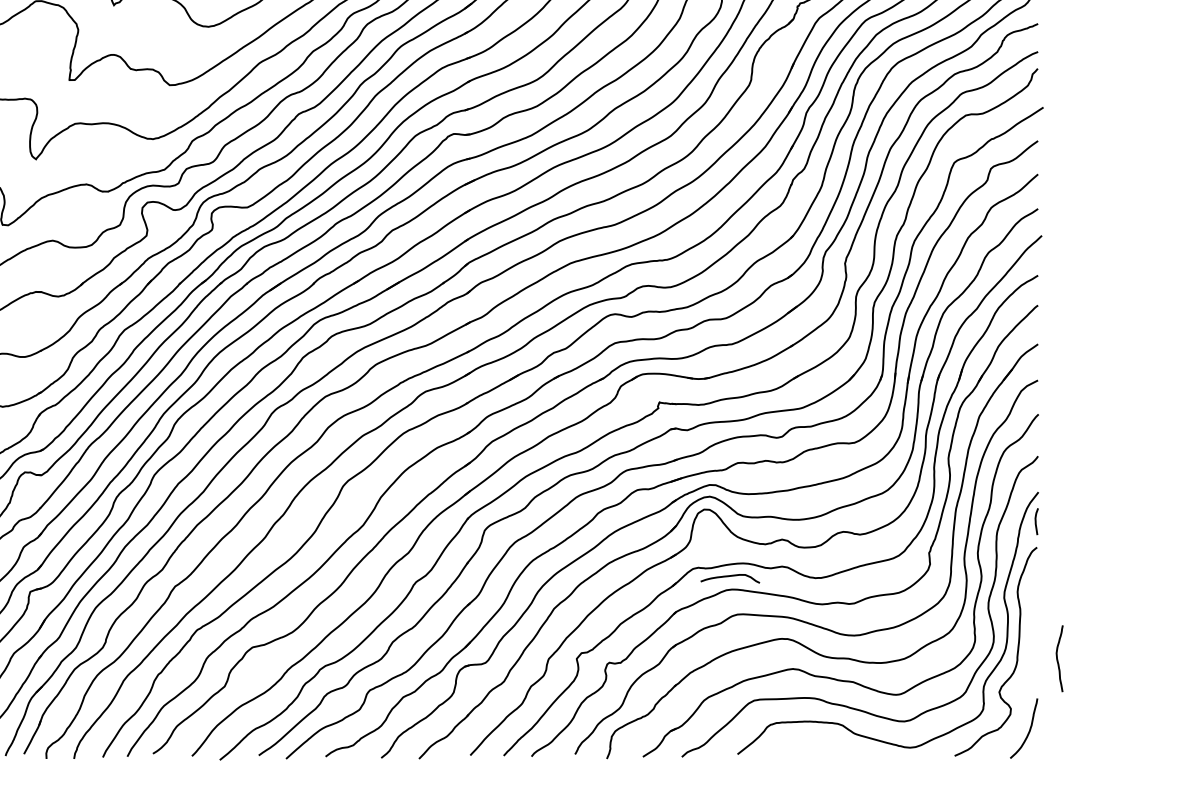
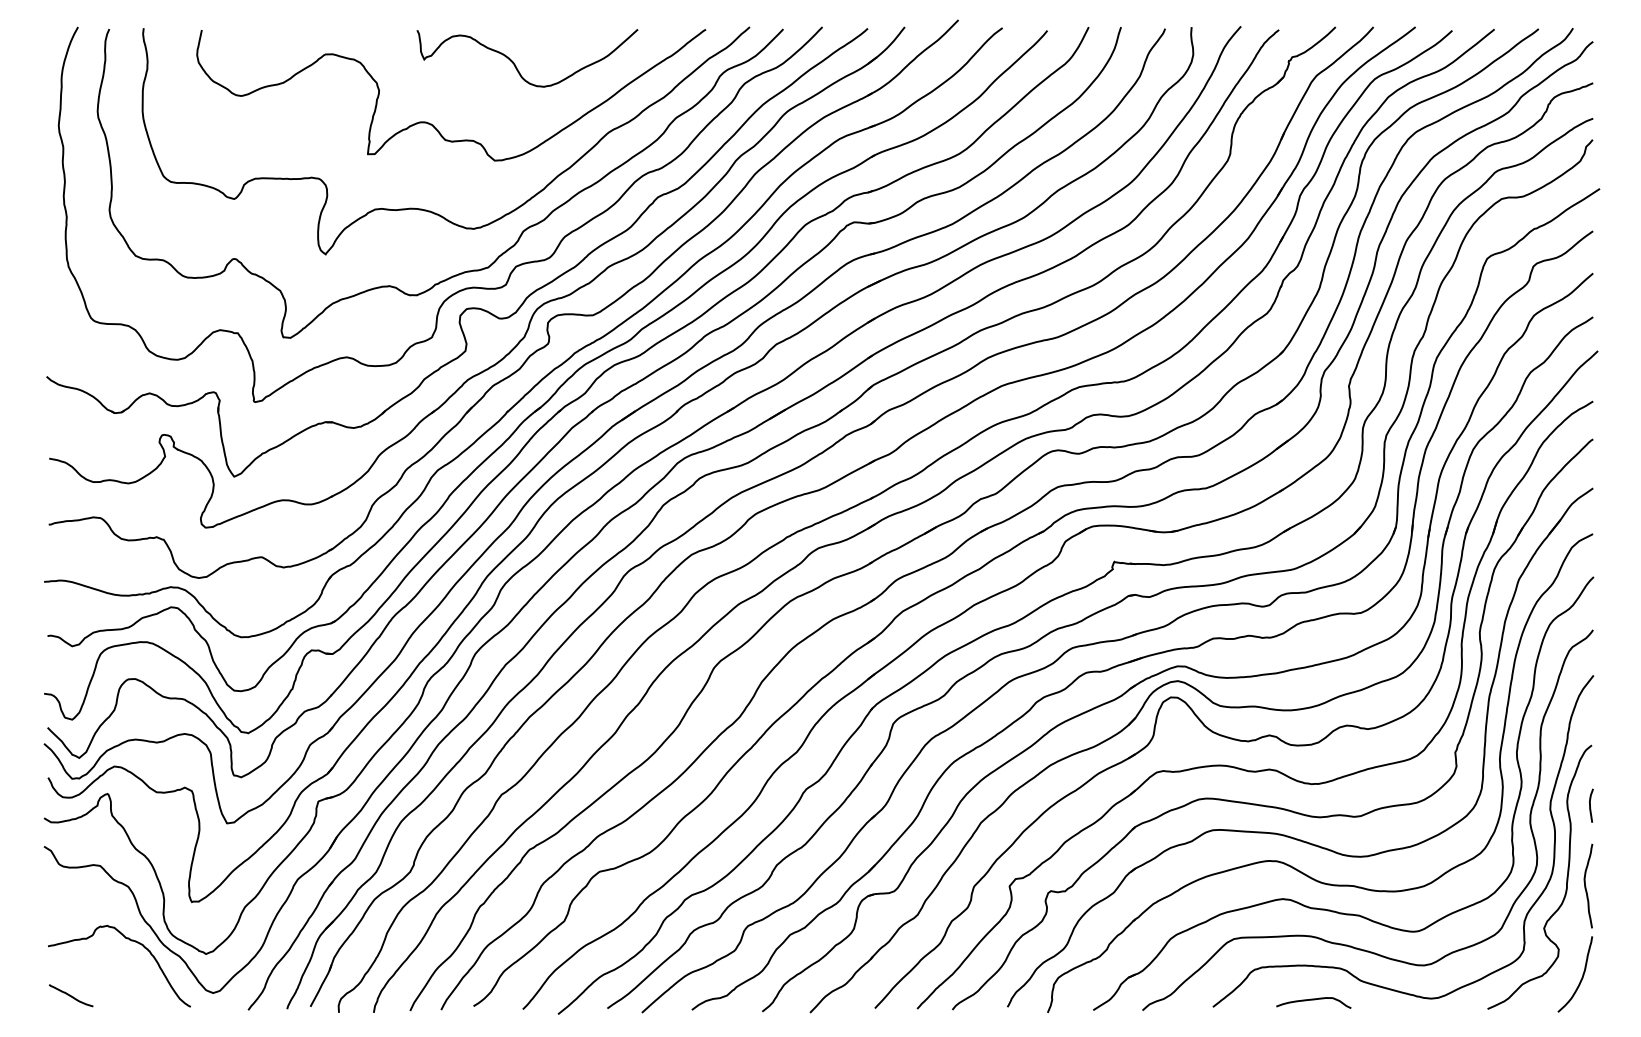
curve: (1036, 521) -> (1590, 805), moved
curve: (730, 576) -> (1313, 1000), moved
curve: (1058, 659) -> (1586, 886), moved

